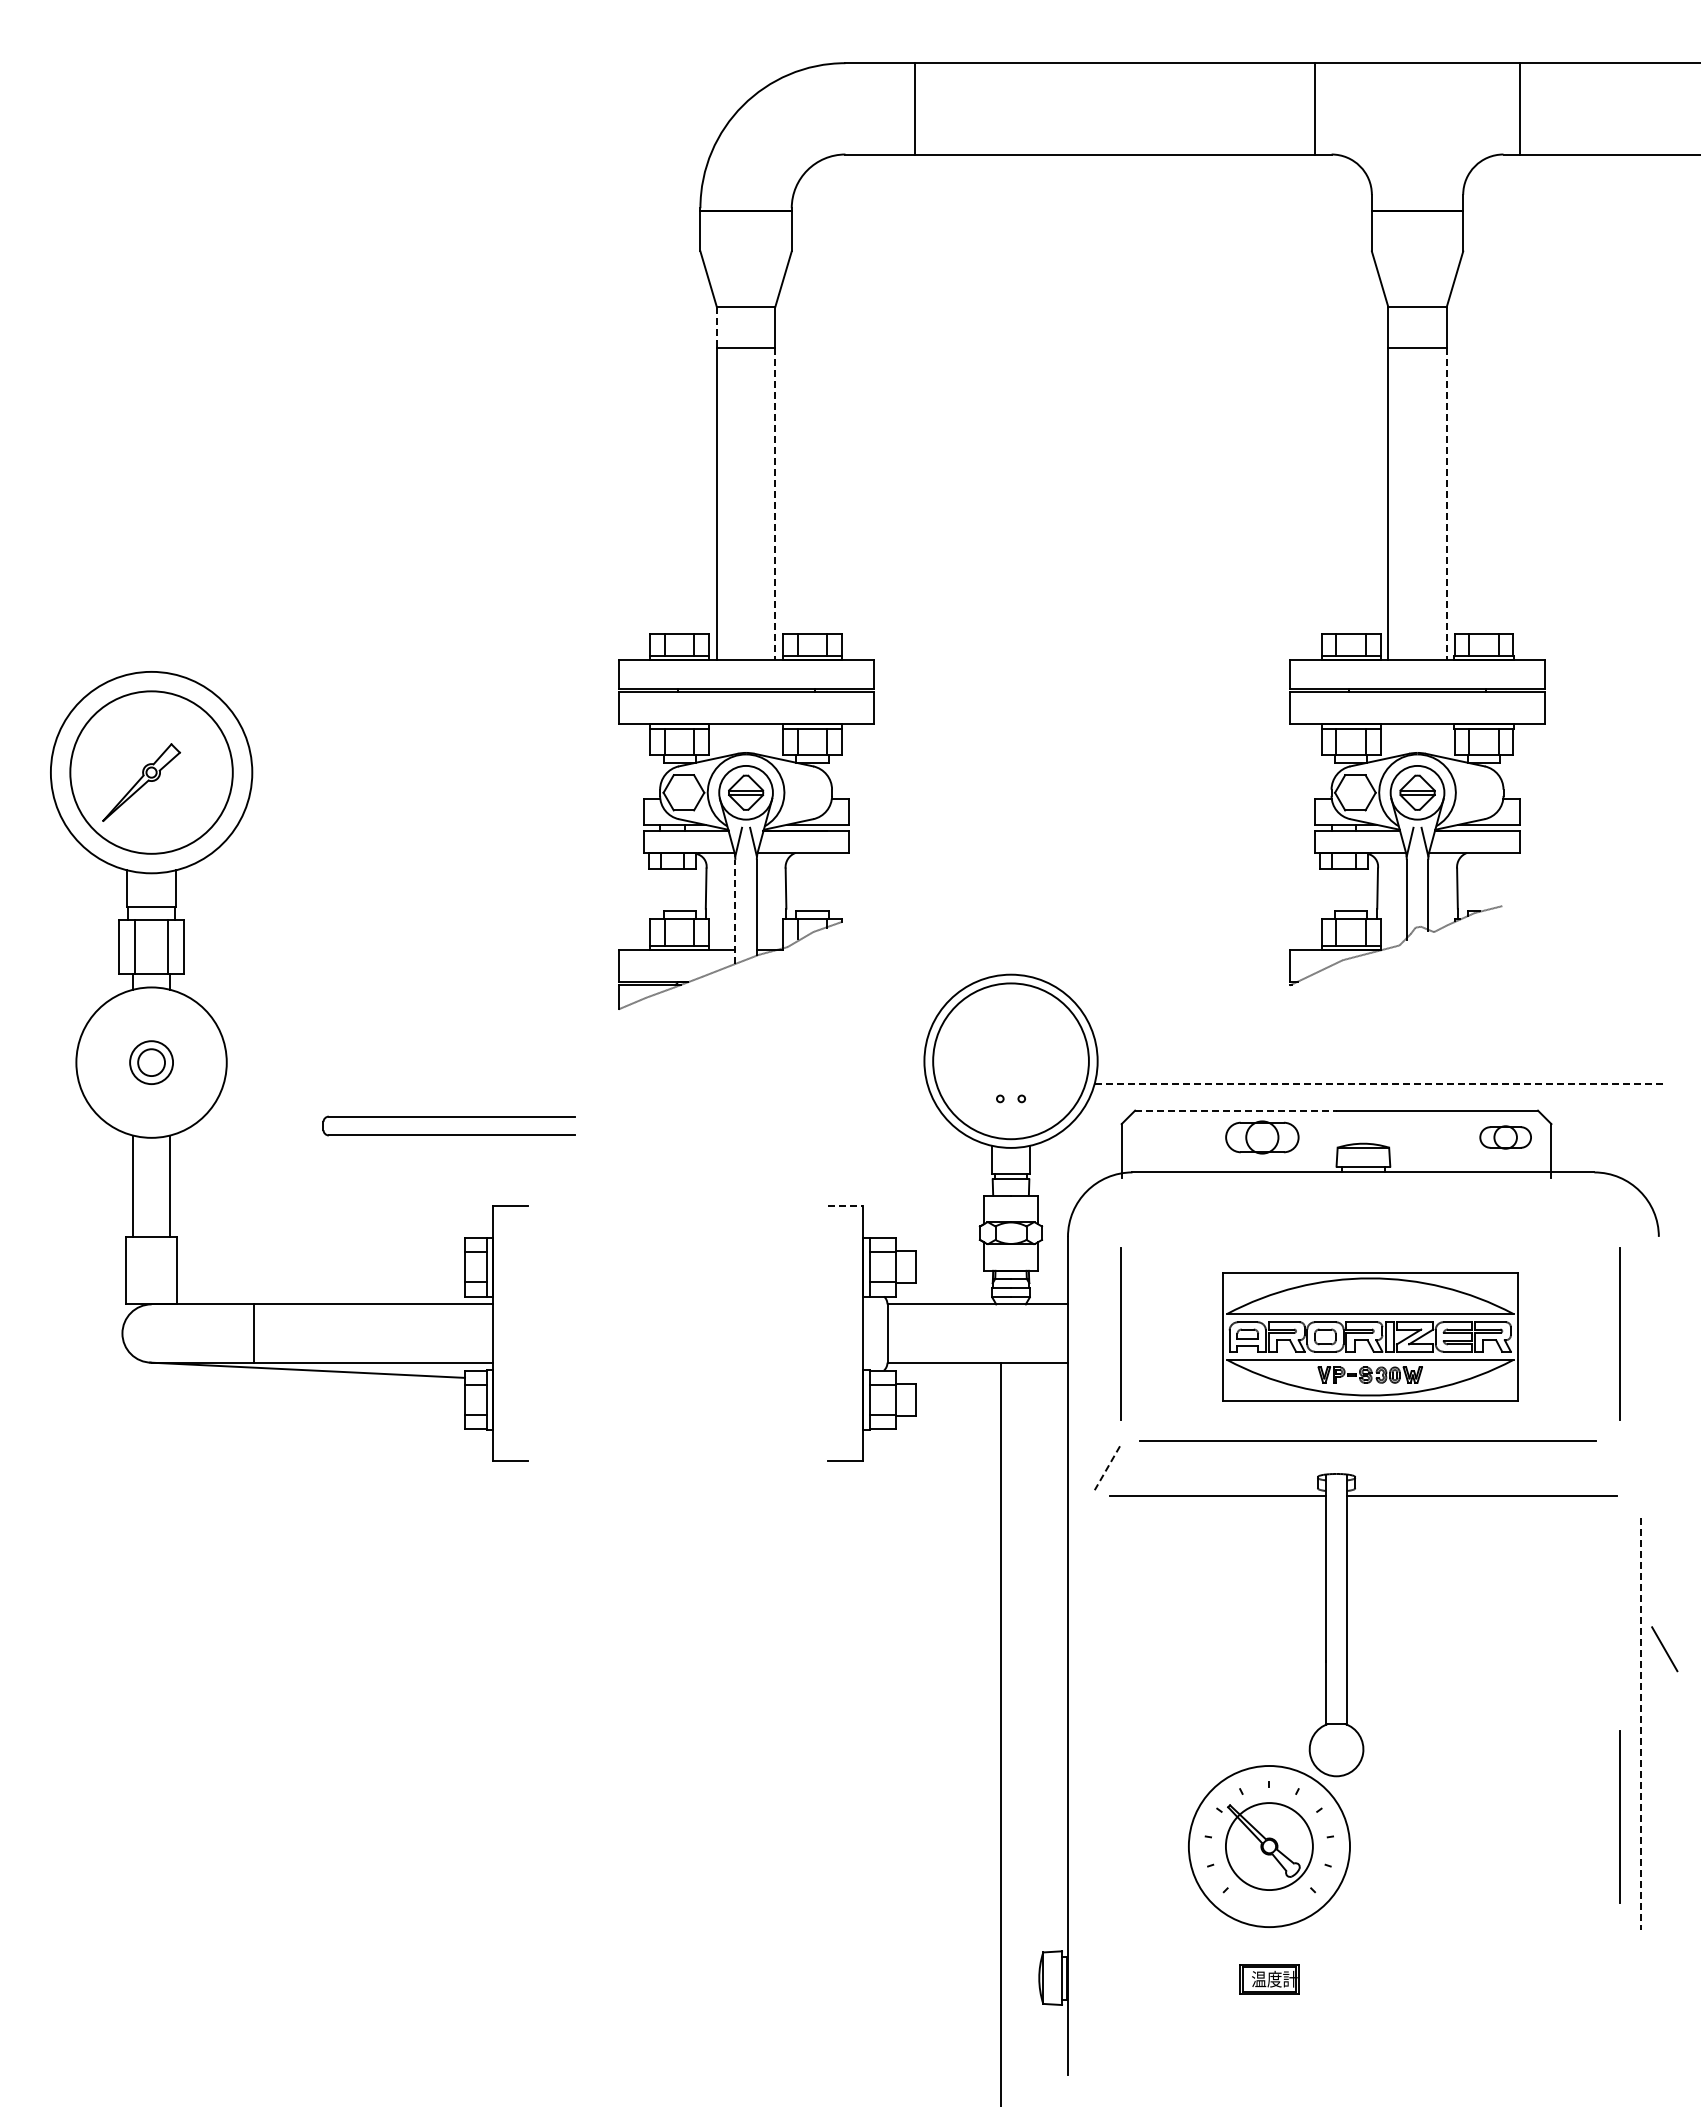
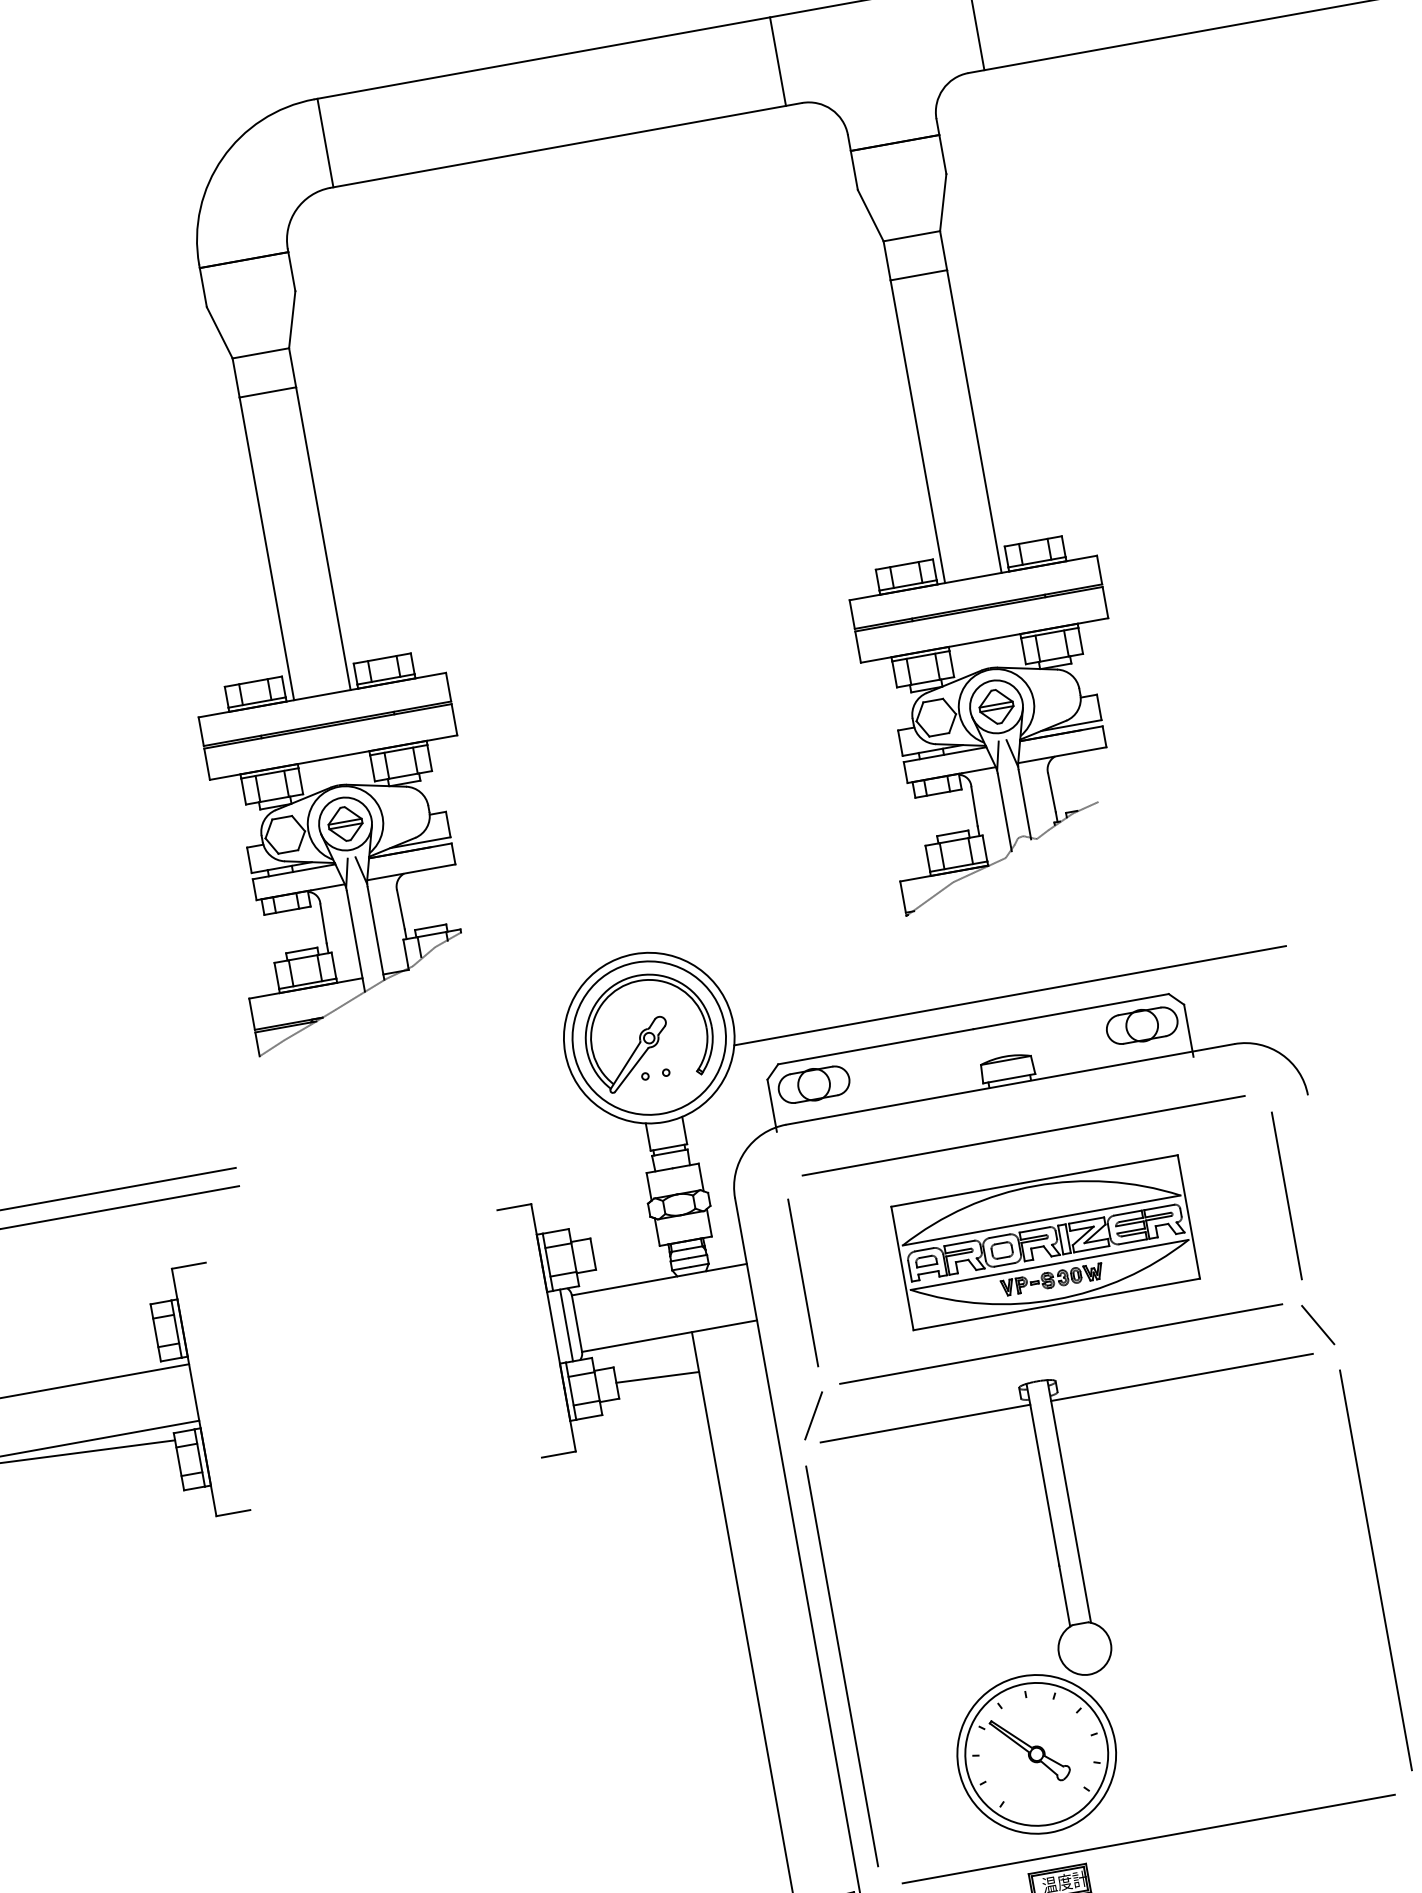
line: (915, 108) -> (325, 142), moved
line: (716, 327) -> (235, 378), dashed -> solid
line: (775, 504) -> (323, 539), dashed -> solid
line: (1446, 504) -> (974, 422), dashed -> solid
line: (735, 911) -> (355, 940), dashed -> solid
part: (1010, 1053) -> (647, 1030), added
line: (1379, 1083) -> (1010, 995), dashed -> solid
line: (1235, 1110) -> (875, 1046), dashed -> solid
part: (1262, 1137) -> (814, 1084), moved
part: (1505, 1137) -> (1141, 1025), size x1.43
line: (846, 1205) -> (514, 1206), dashed -> solid
line: (1367, 1226) -> (1023, 1136), added
line: (876, 1333) -> (566, 1325), added
line: (958, 1401) -> (657, 1377), added
line: (1107, 1468) -> (813, 1416), dashed -> solid
line: (1664, 1649) -> (1317, 1325), moved
line: (1090, 1723) -> (841, 1666), added
line: (1641, 1724) -> (1376, 1571), dashed -> solid
line: (1619, 1816) -> (1370, 1664), removed
circle: (1268, 1846) -> (1035, 1754), size x1.67
line: (1365, 1951) -> (1148, 1839), added

